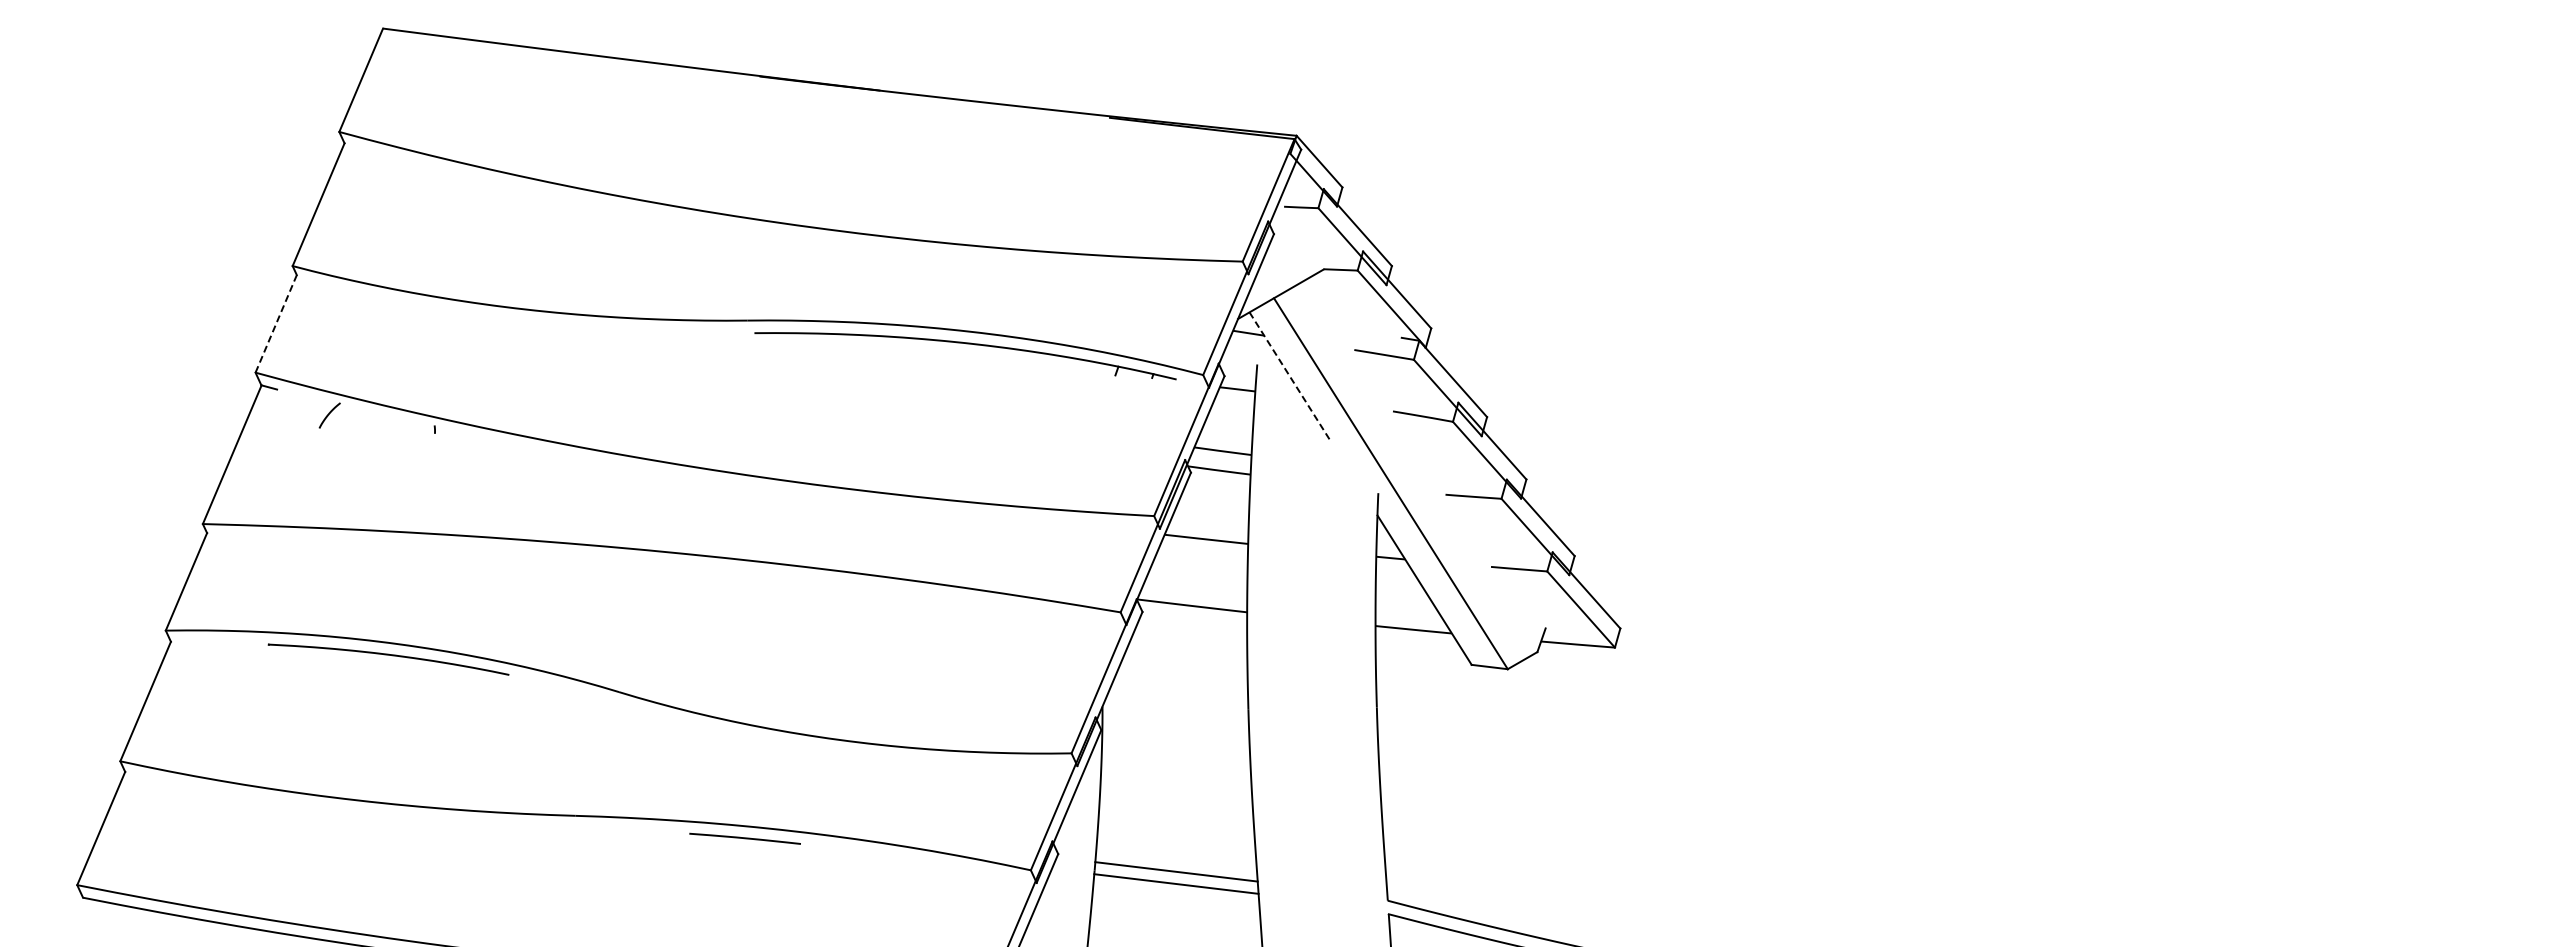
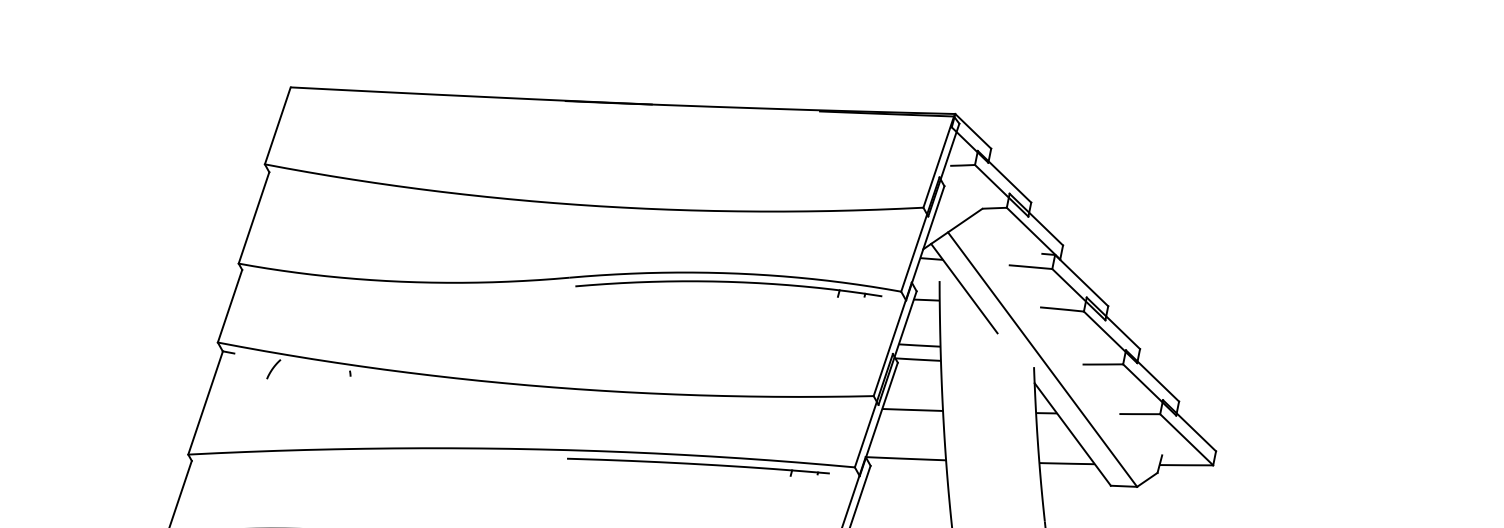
line: (276, 323) -> (230, 305), dashed -> solid
line: (1290, 377) -> (964, 288), dashed -> solid
part: (904, 593) -> (697, 465), added

